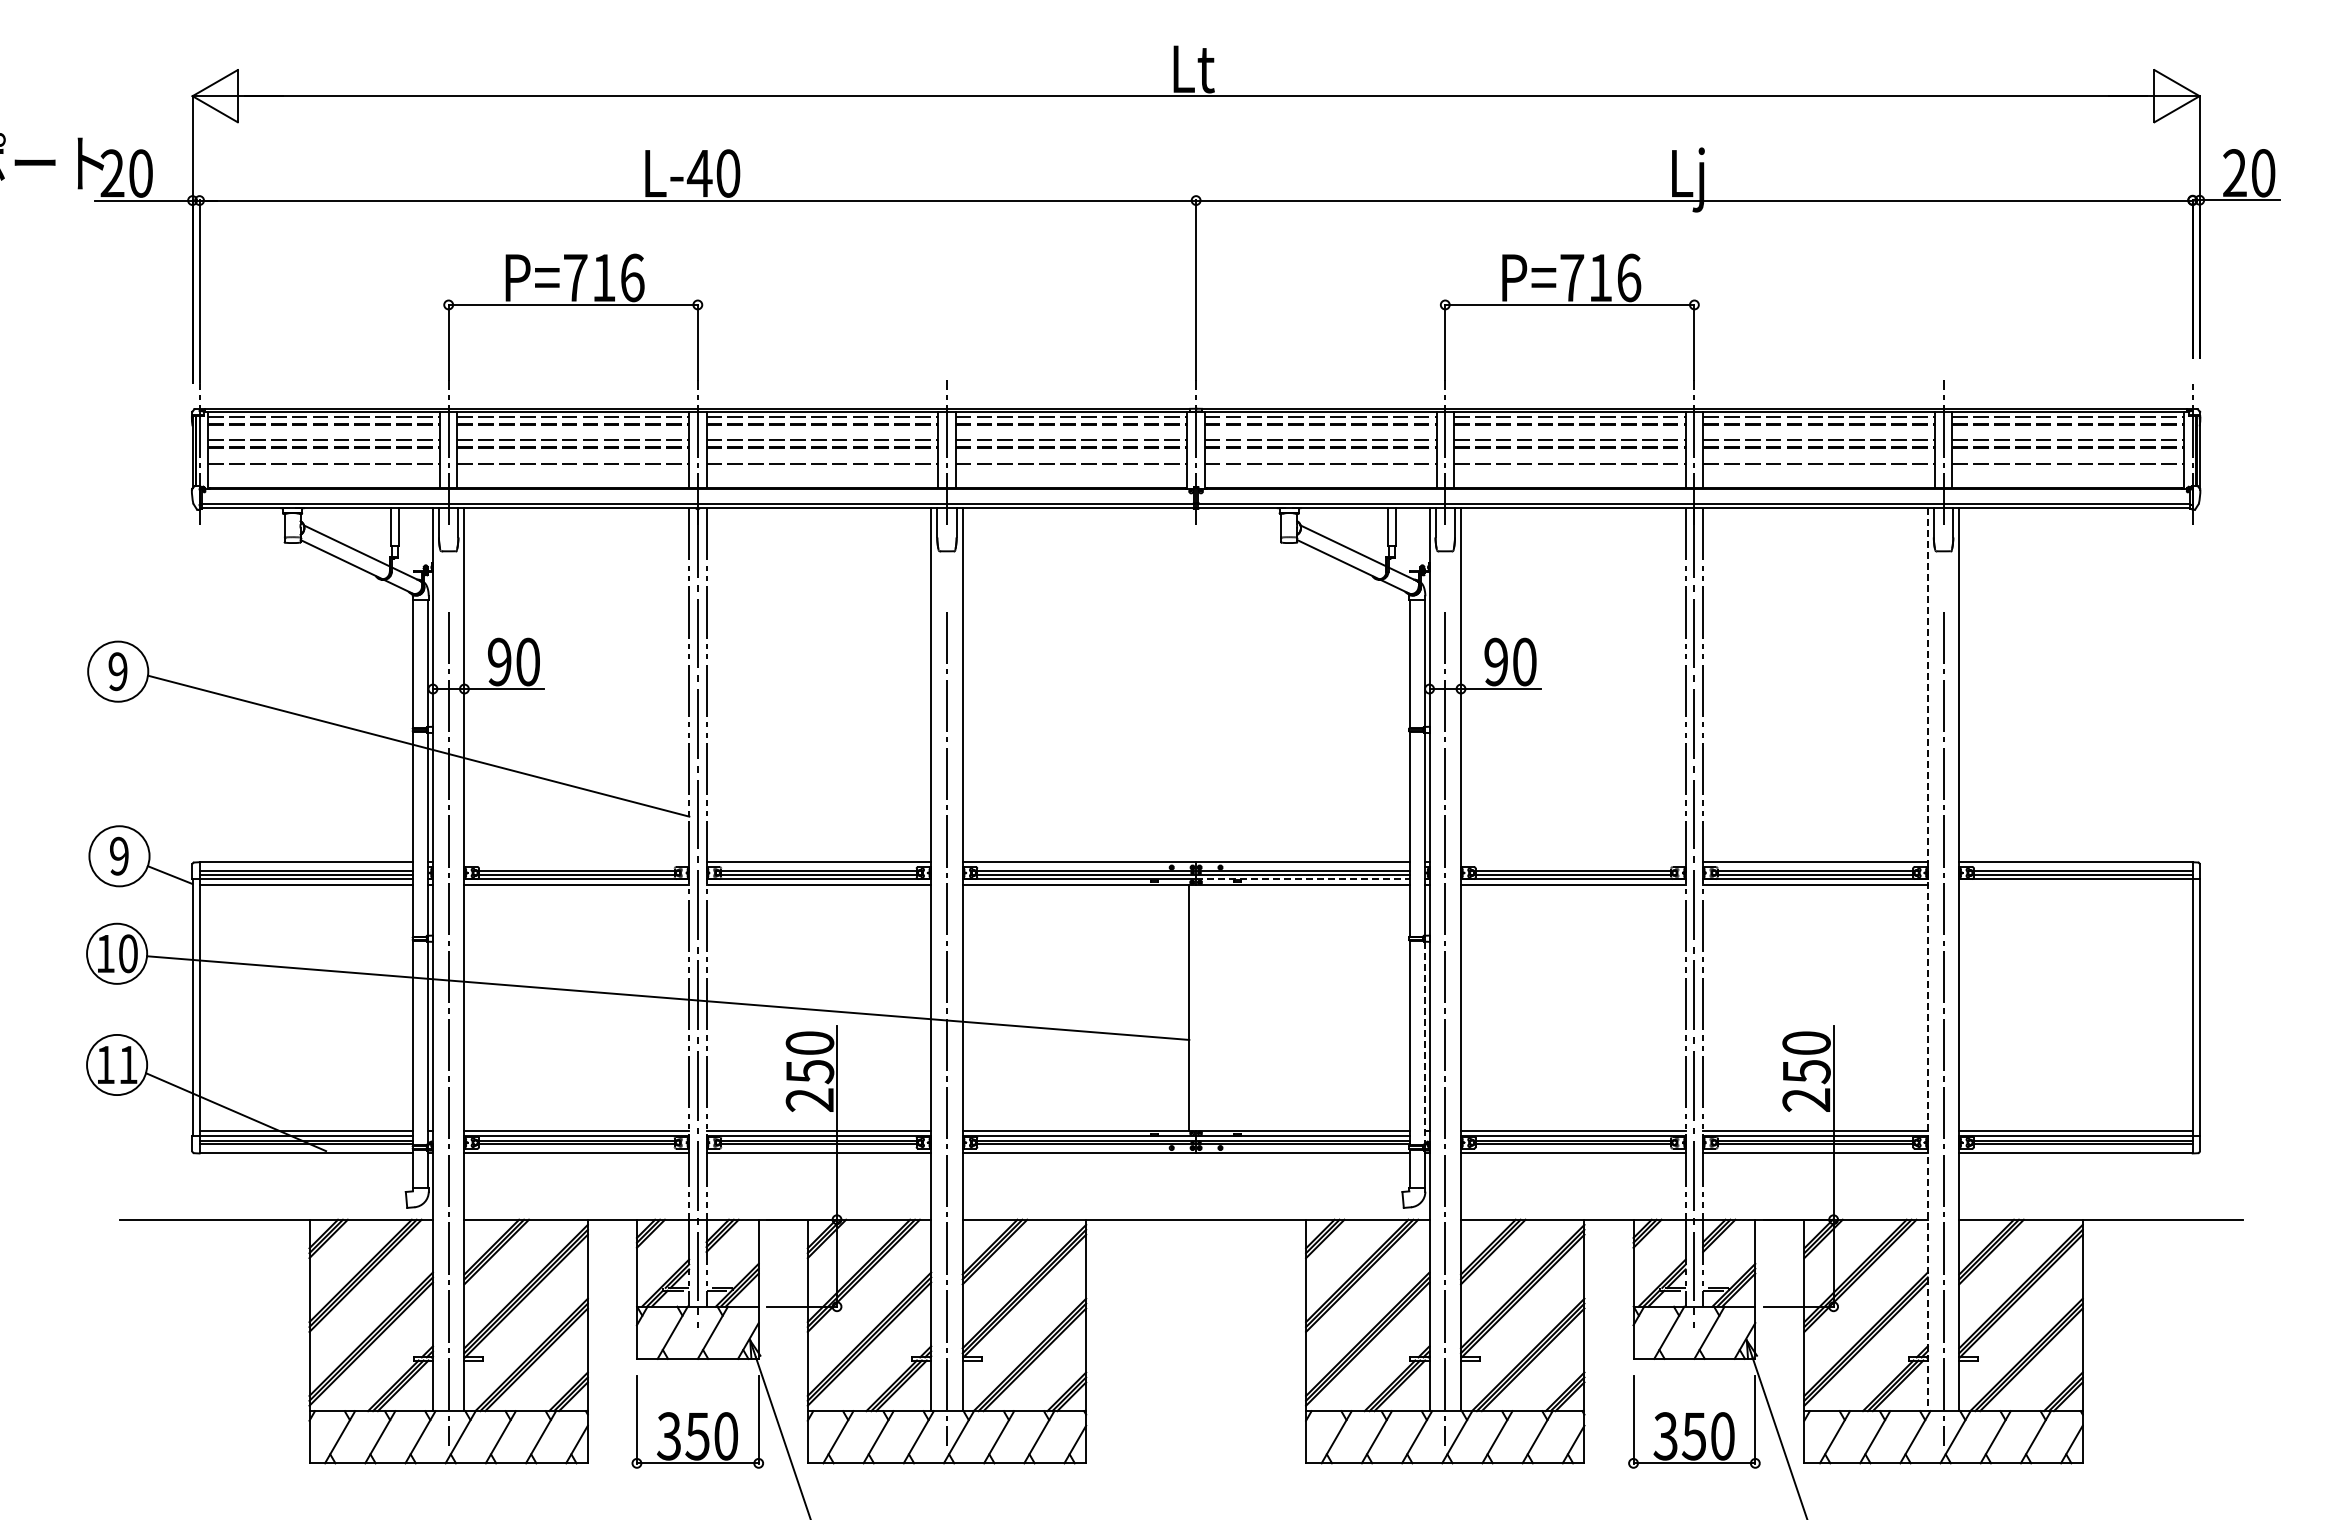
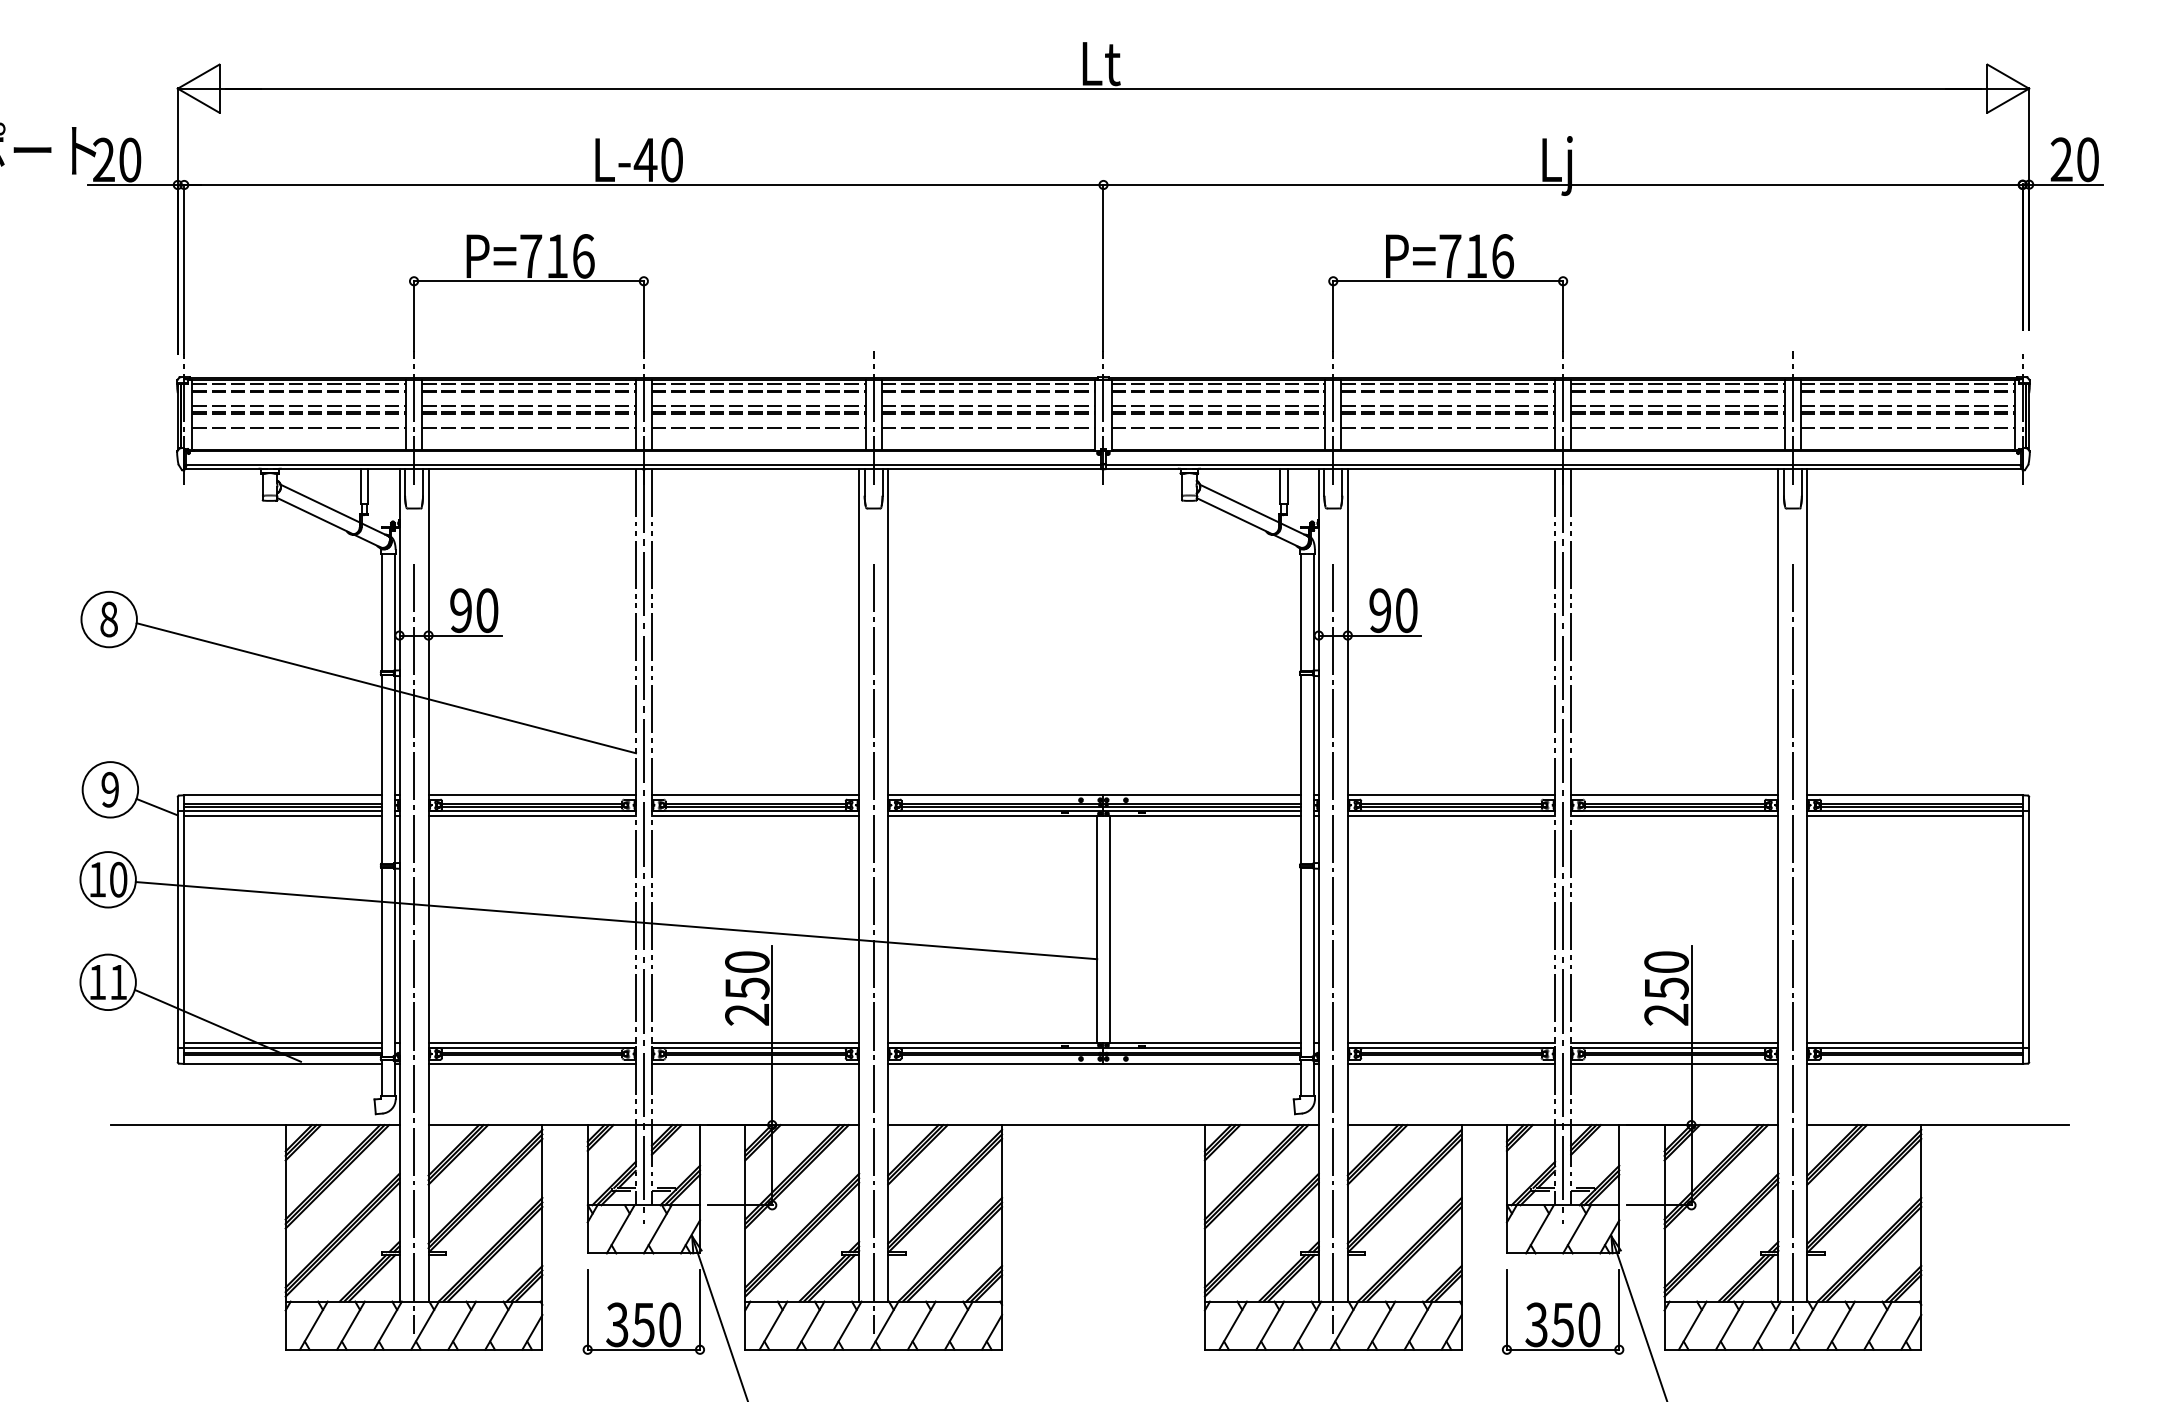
text: (117, 671) -> (108, 619), 9 -> 8
line: (576, 862) -> (531, 795), added
line: (1573, 862) -> (1451, 795), added
line: (1303, 879) -> (1202, 811), dashed -> solid
line: (2075, 884) -> (1914, 815), added
line: (1927, 959) -> (1778, 885), dashed -> solid
line: (1203, 1007) -> (1110, 929), added
line: (1424, 1043) -> (1314, 962), dashed -> solid

